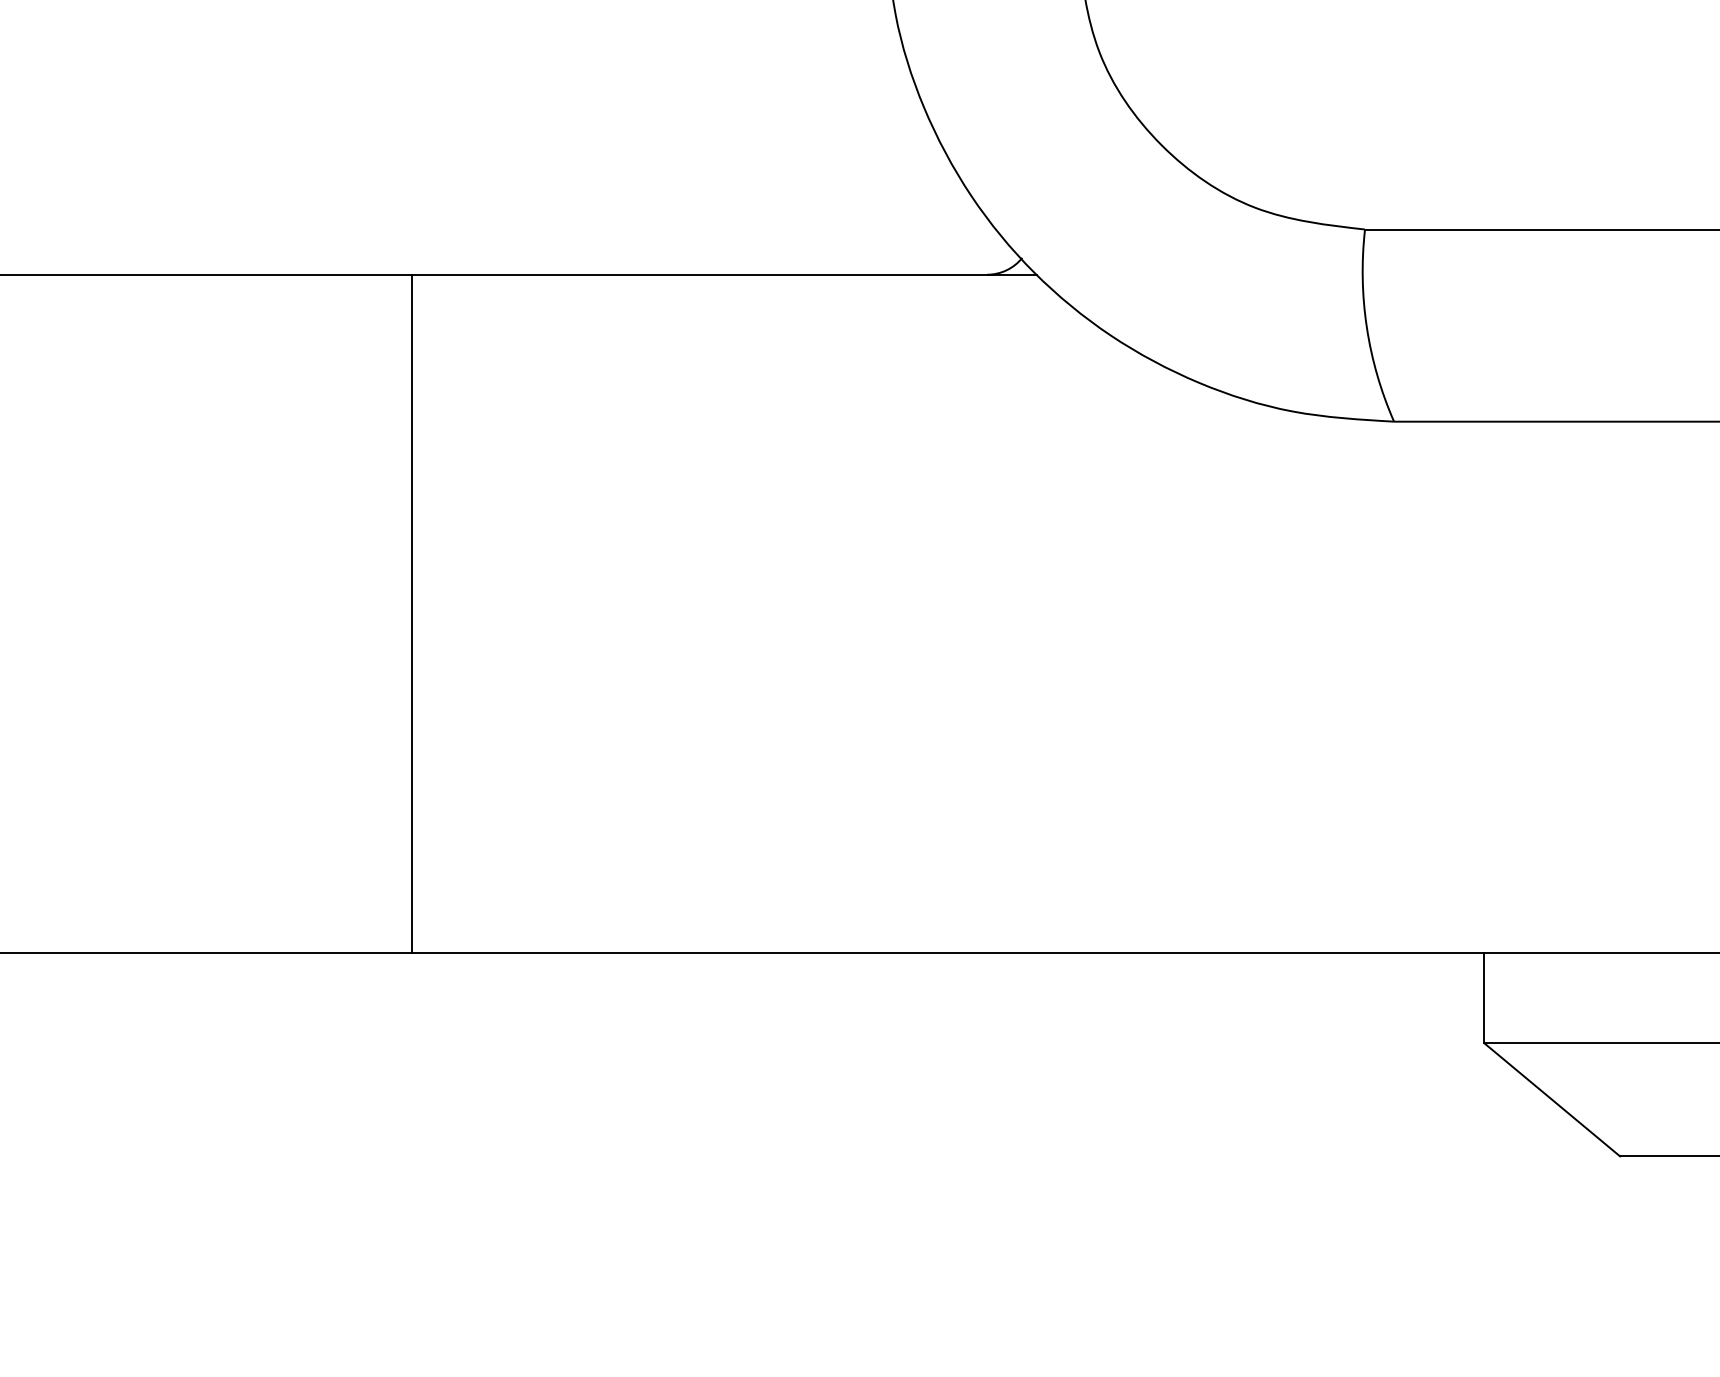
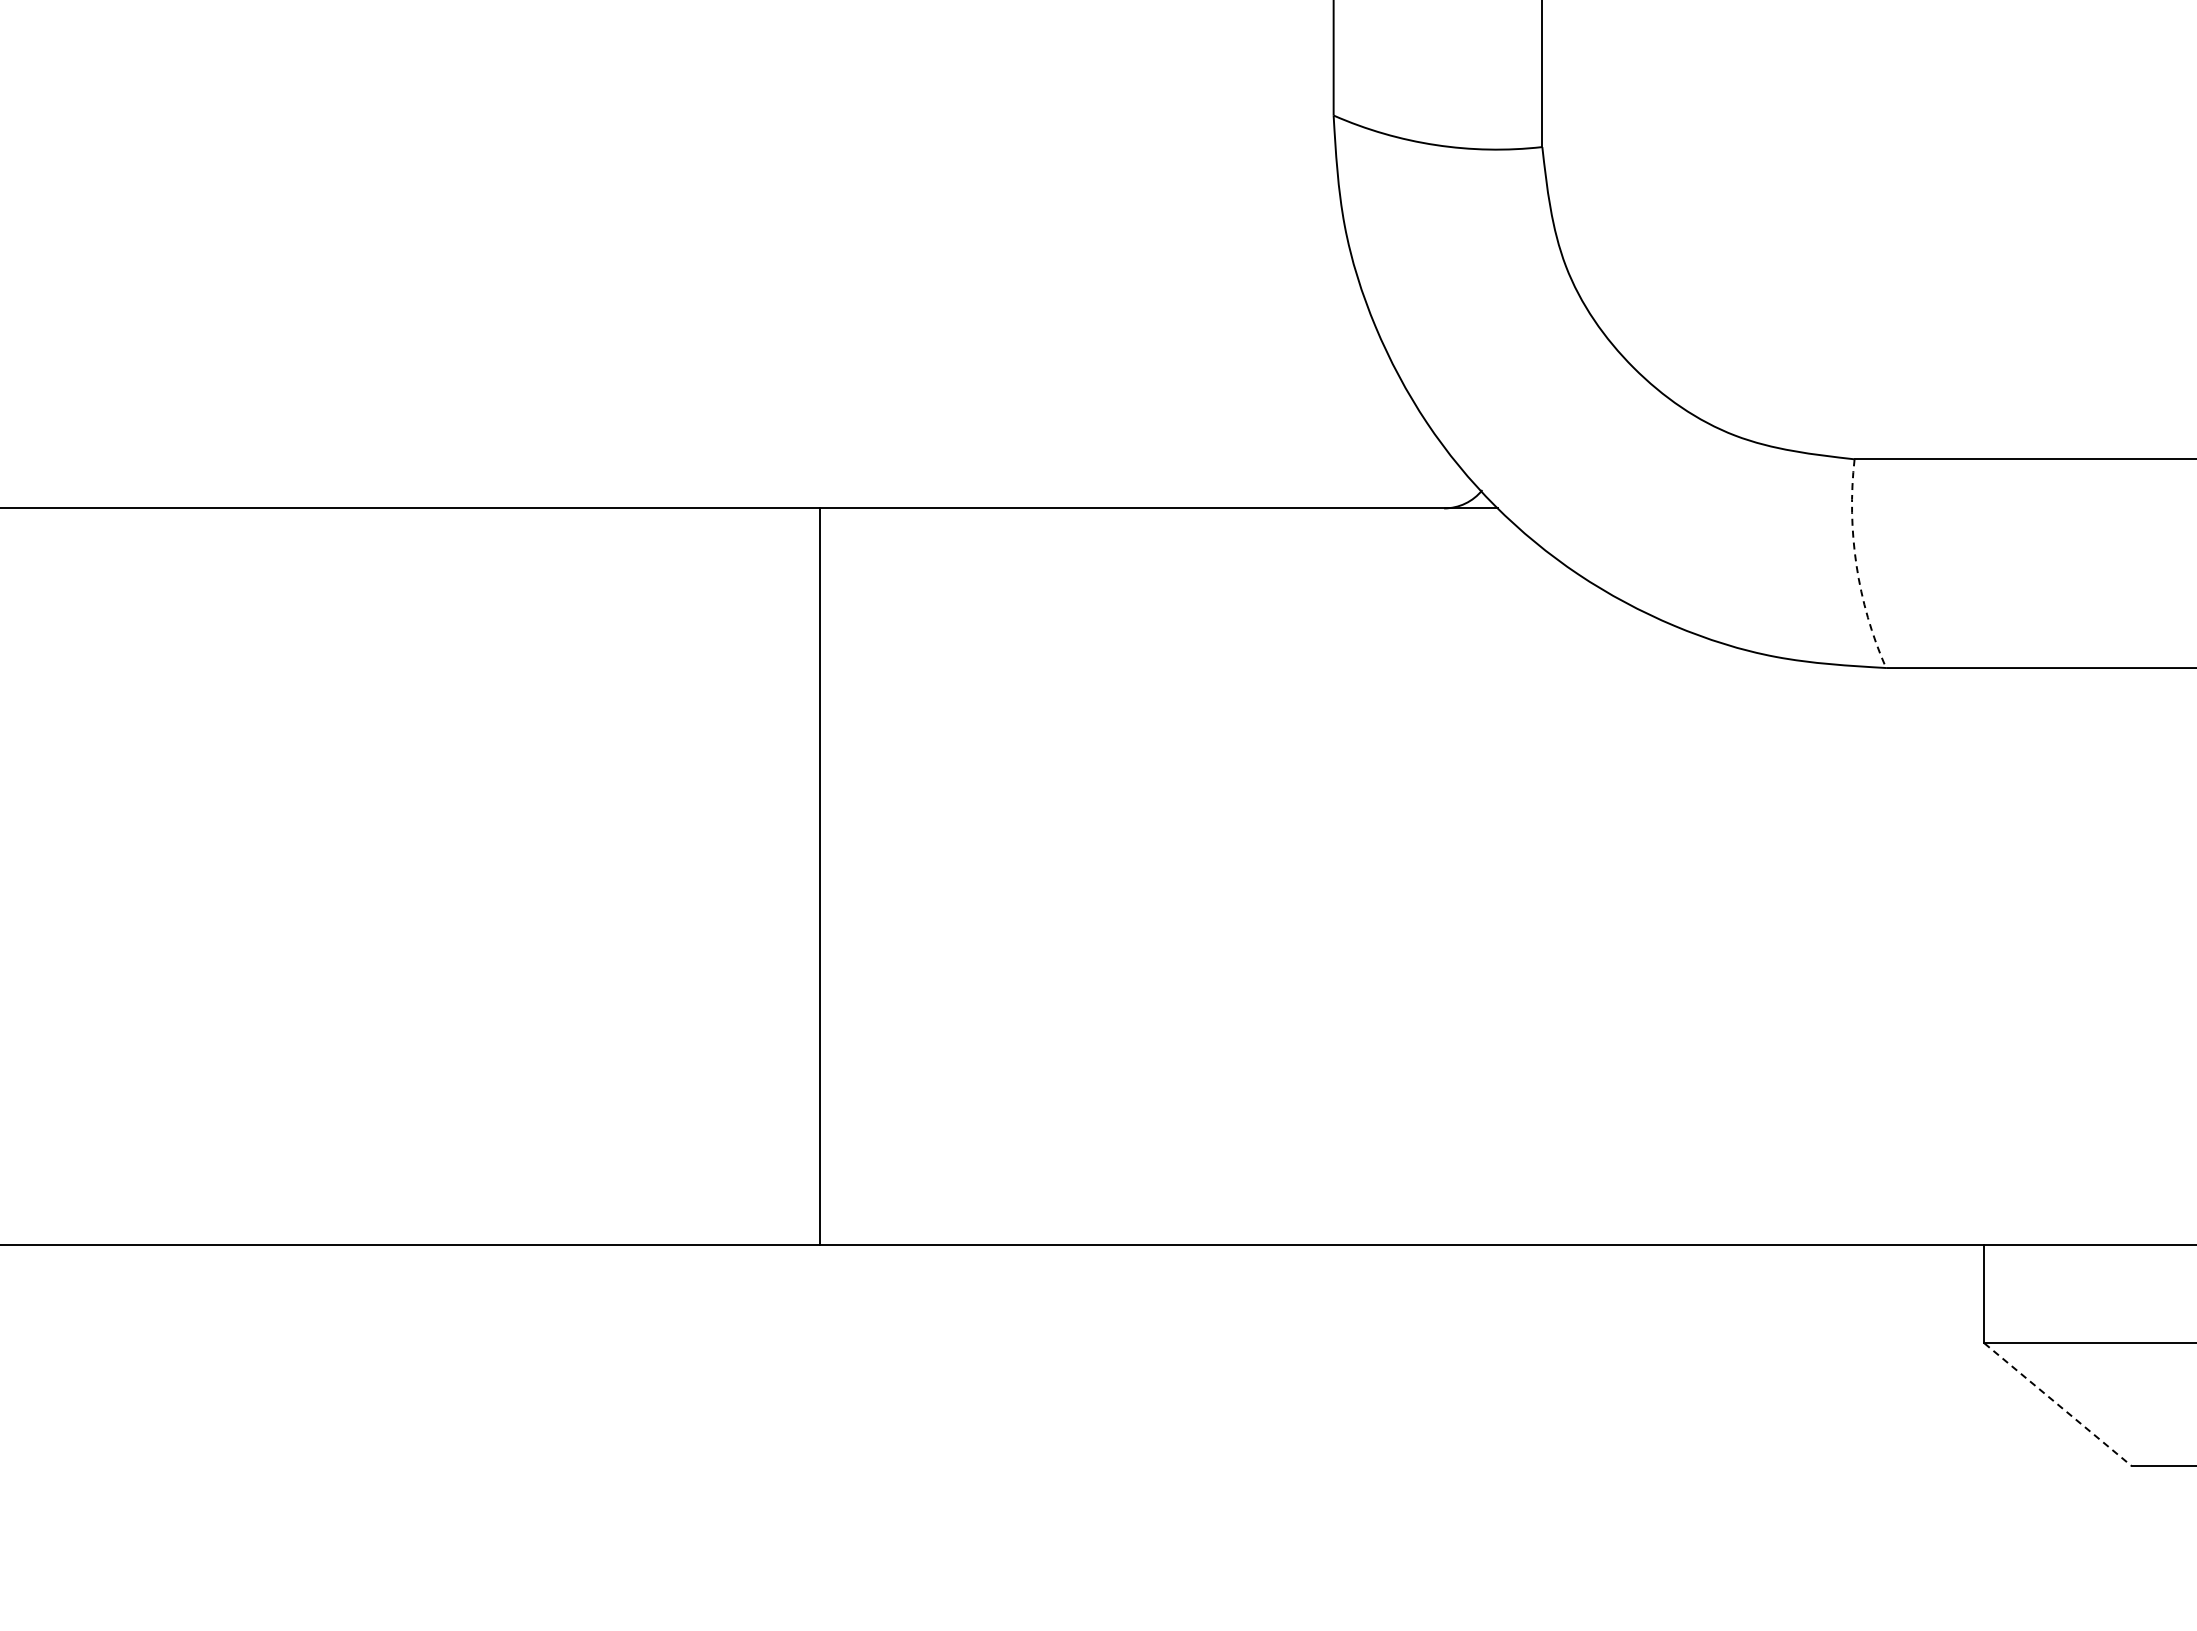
arc: (1366, 327) -> (1856, 565), solid -> dashed
line: (1551, 1099) -> (2057, 1404), solid -> dashed

